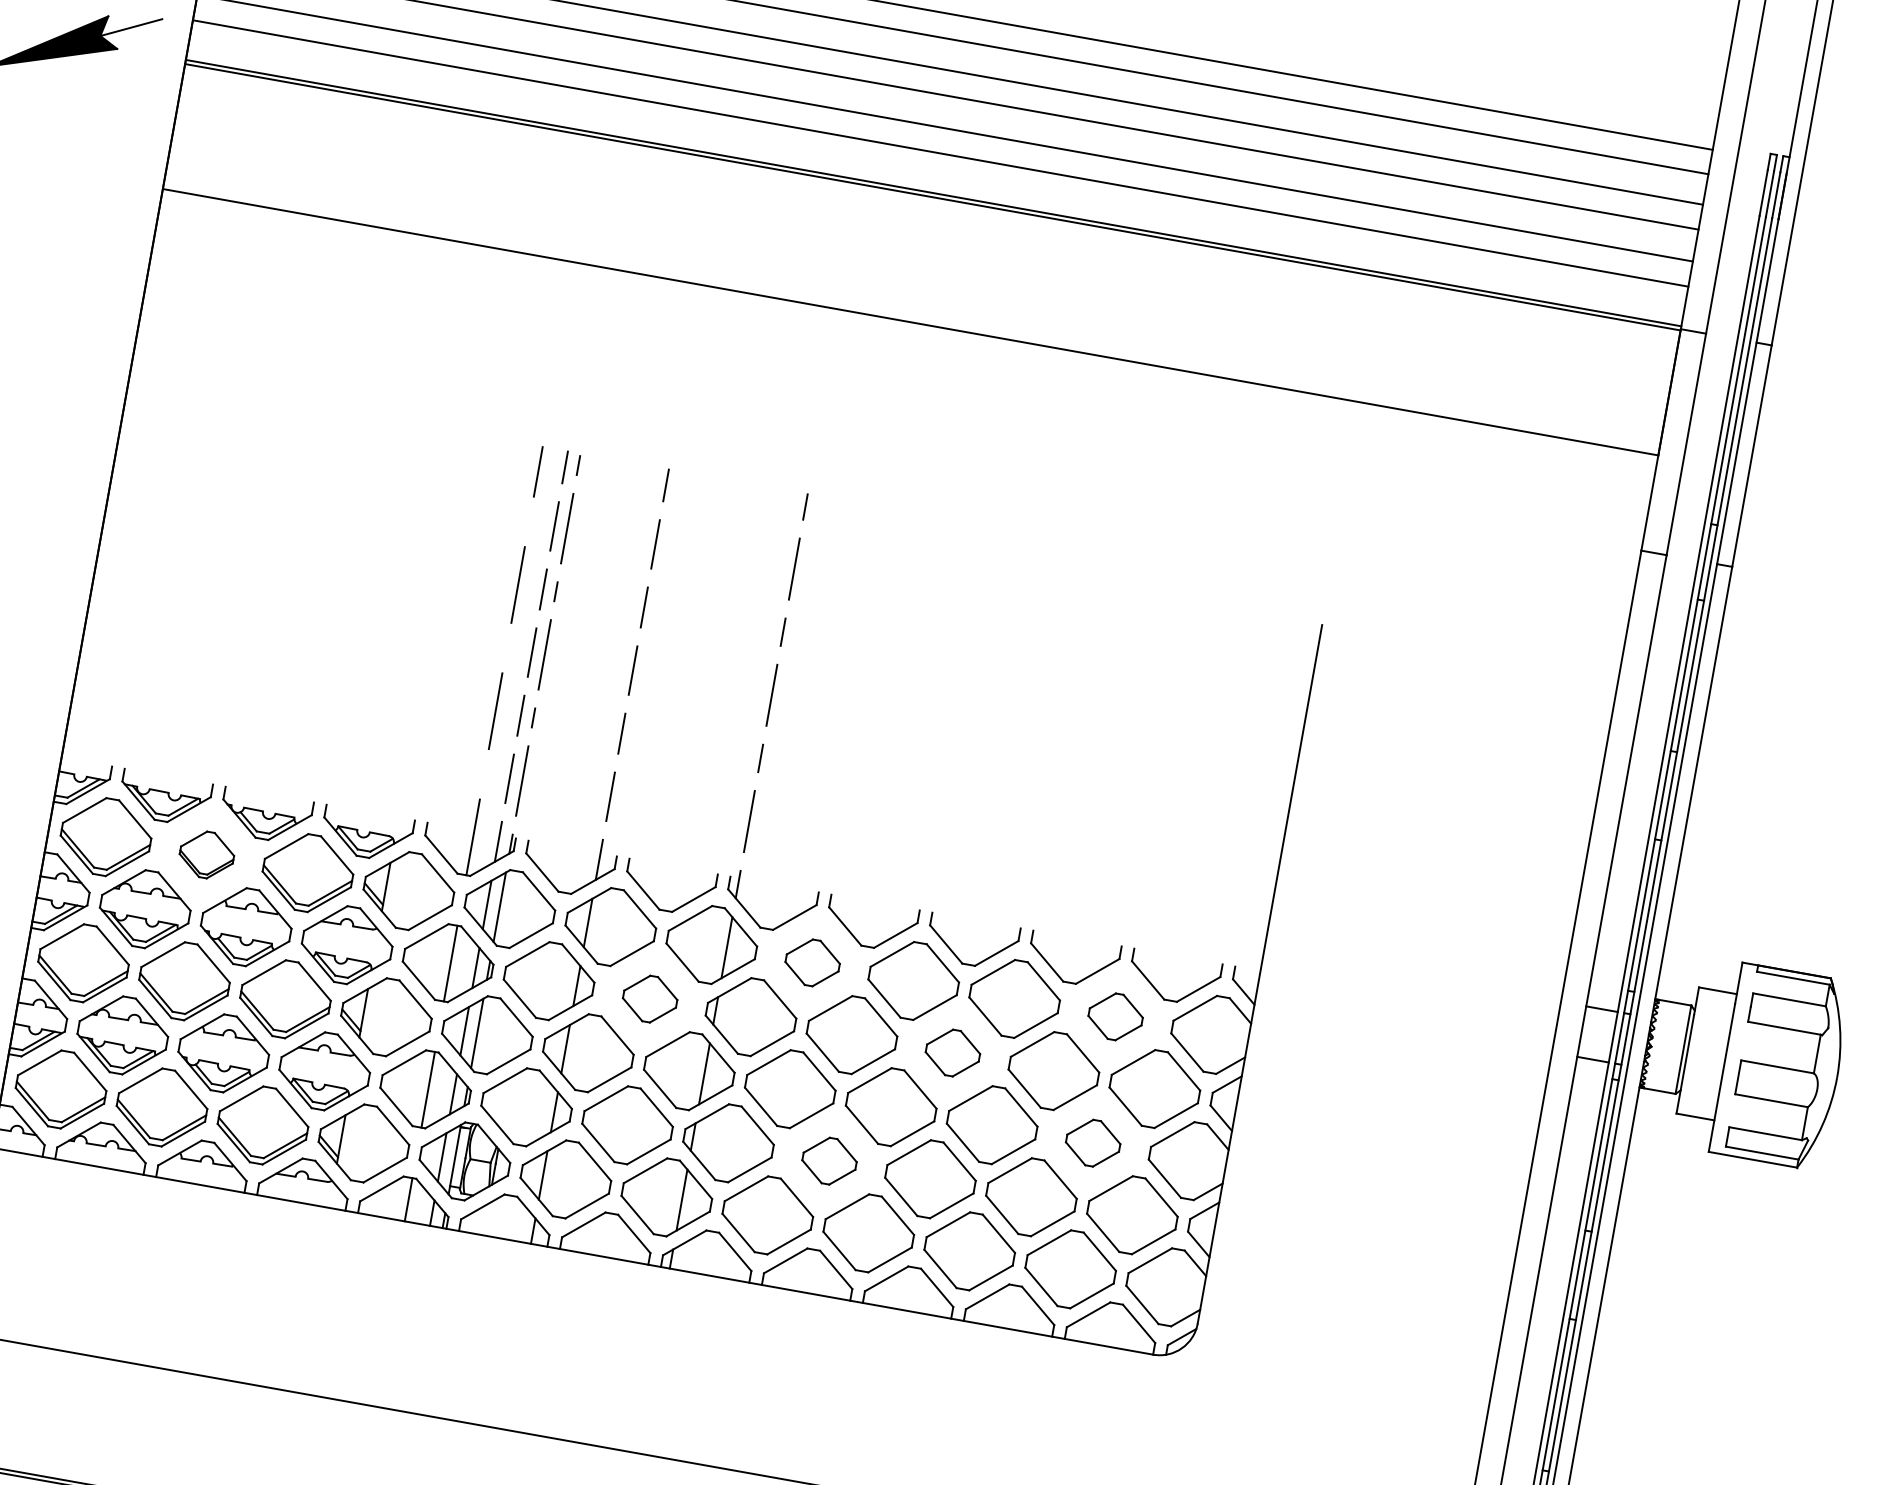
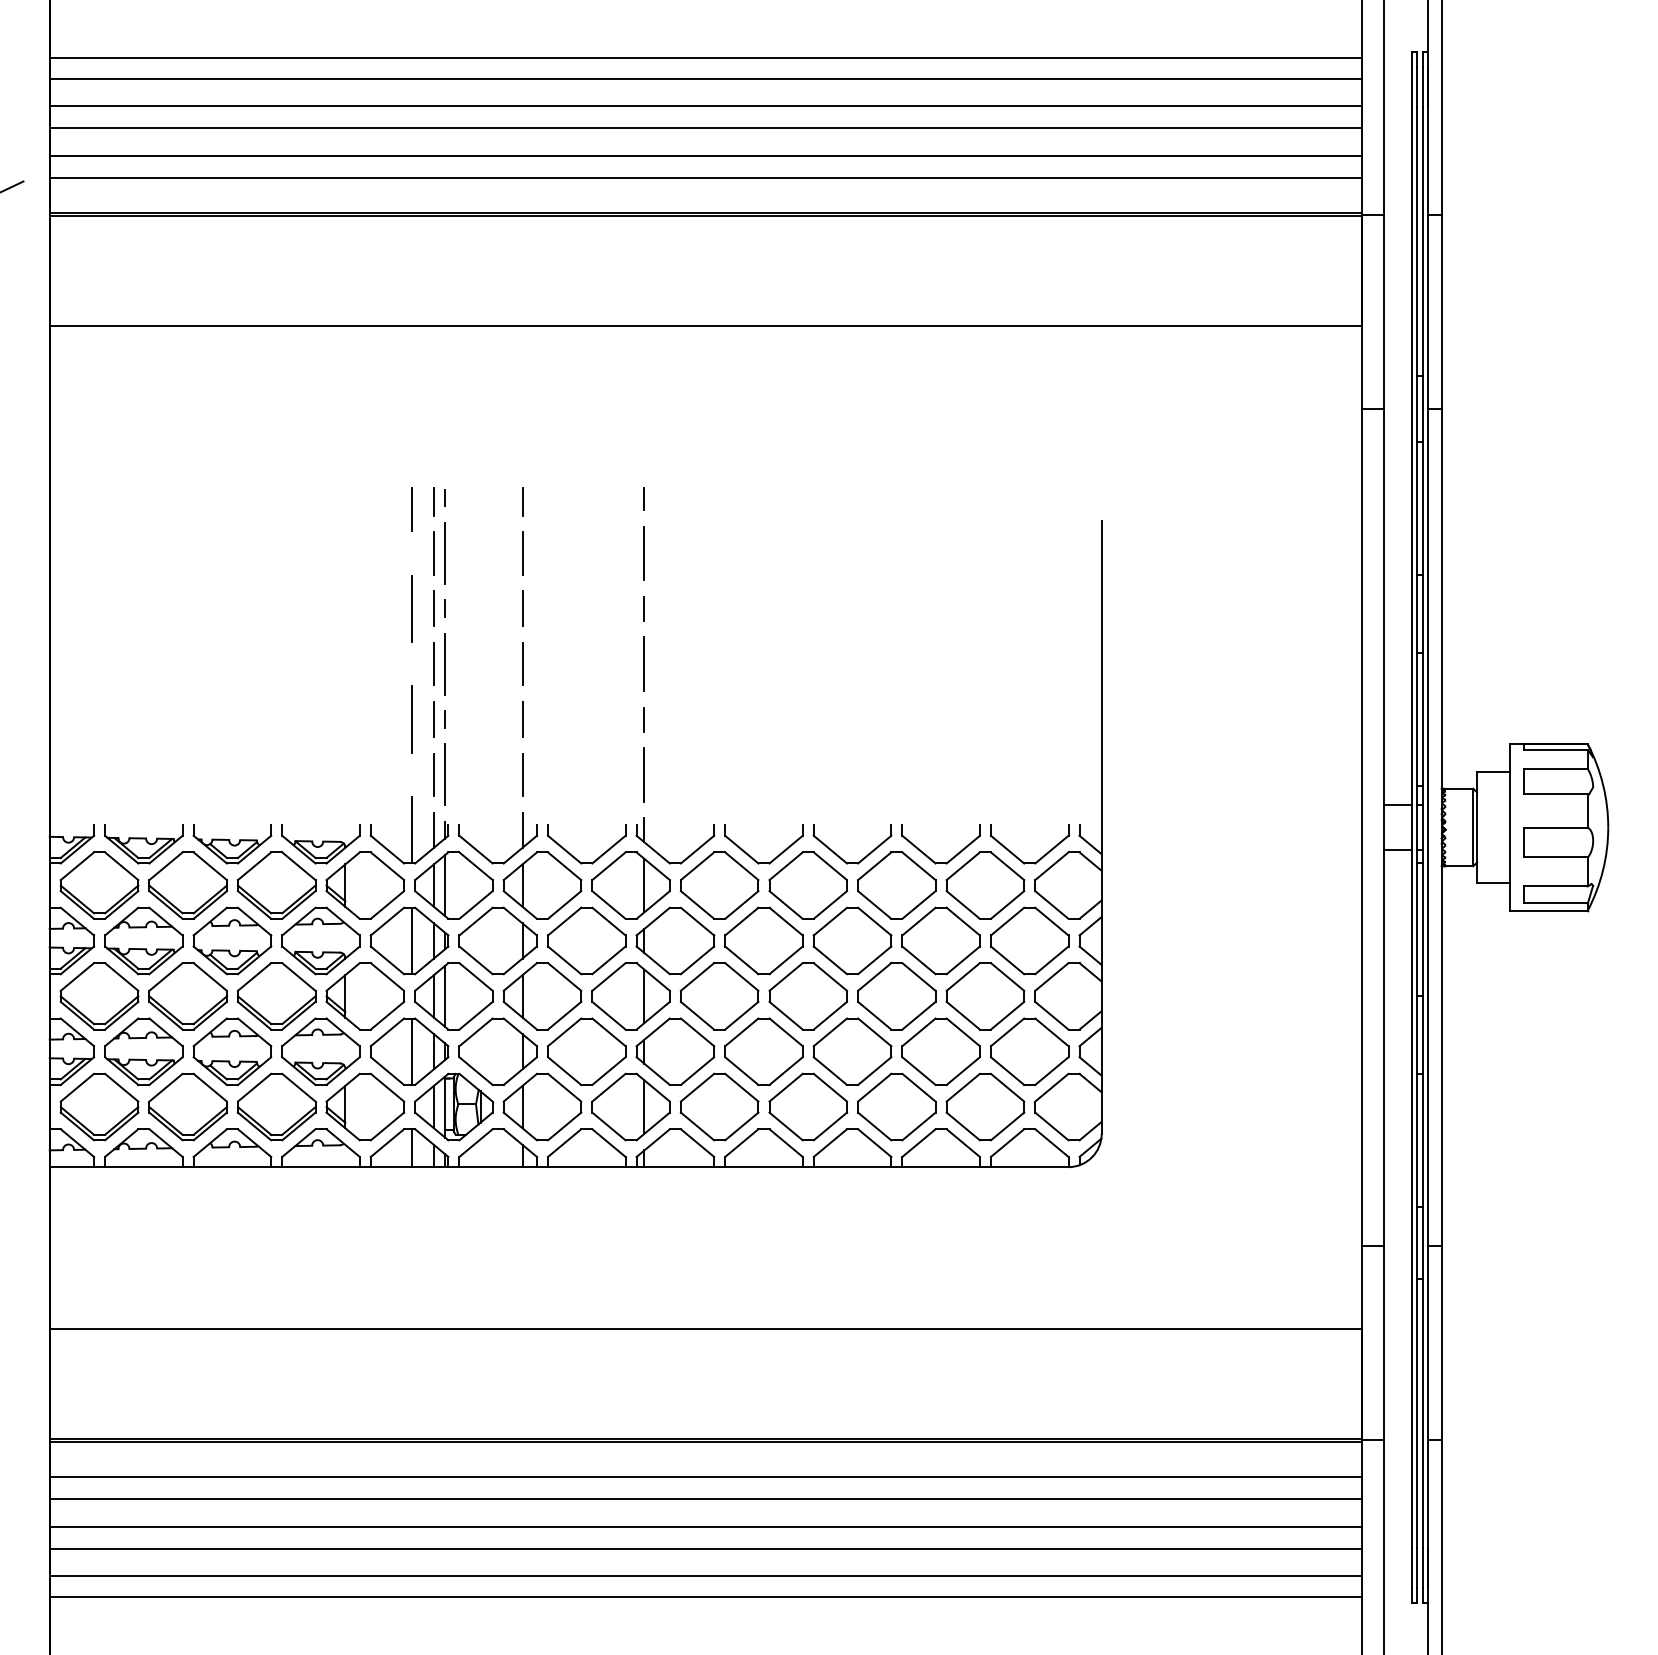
part: (206, 854) -> (187, 885), size x1.67
part: (812, 962) -> (719, 885), size x1.67
part: (649, 998) -> (586, 940), size x1.67
part: (1115, 1016) -> (985, 885), size x1.67
part: (952, 1052) -> (852, 940), size x1.67
part: (1093, 1143) -> (985, 996), size x1.67
part: (829, 1160) -> (763, 1051), size x1.67

